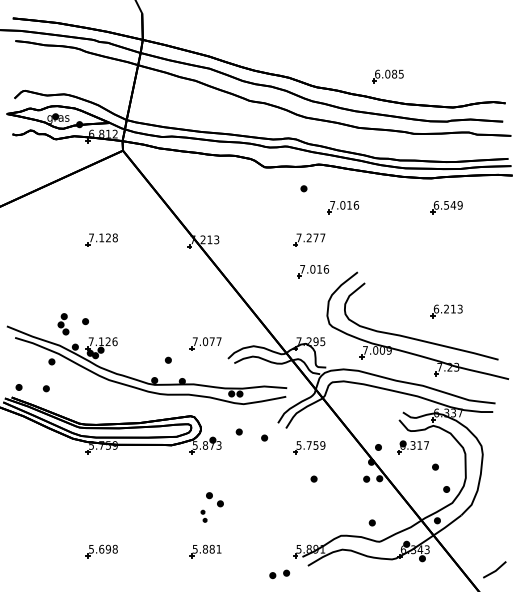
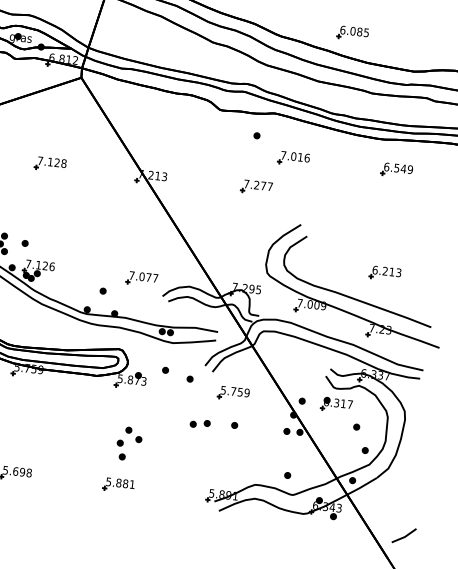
part: (313, 271) -> (257, 219), removed
part: (203, 516) -> (120, 450), size x1.67
part: (279, 574) -> (200, 423), moved

